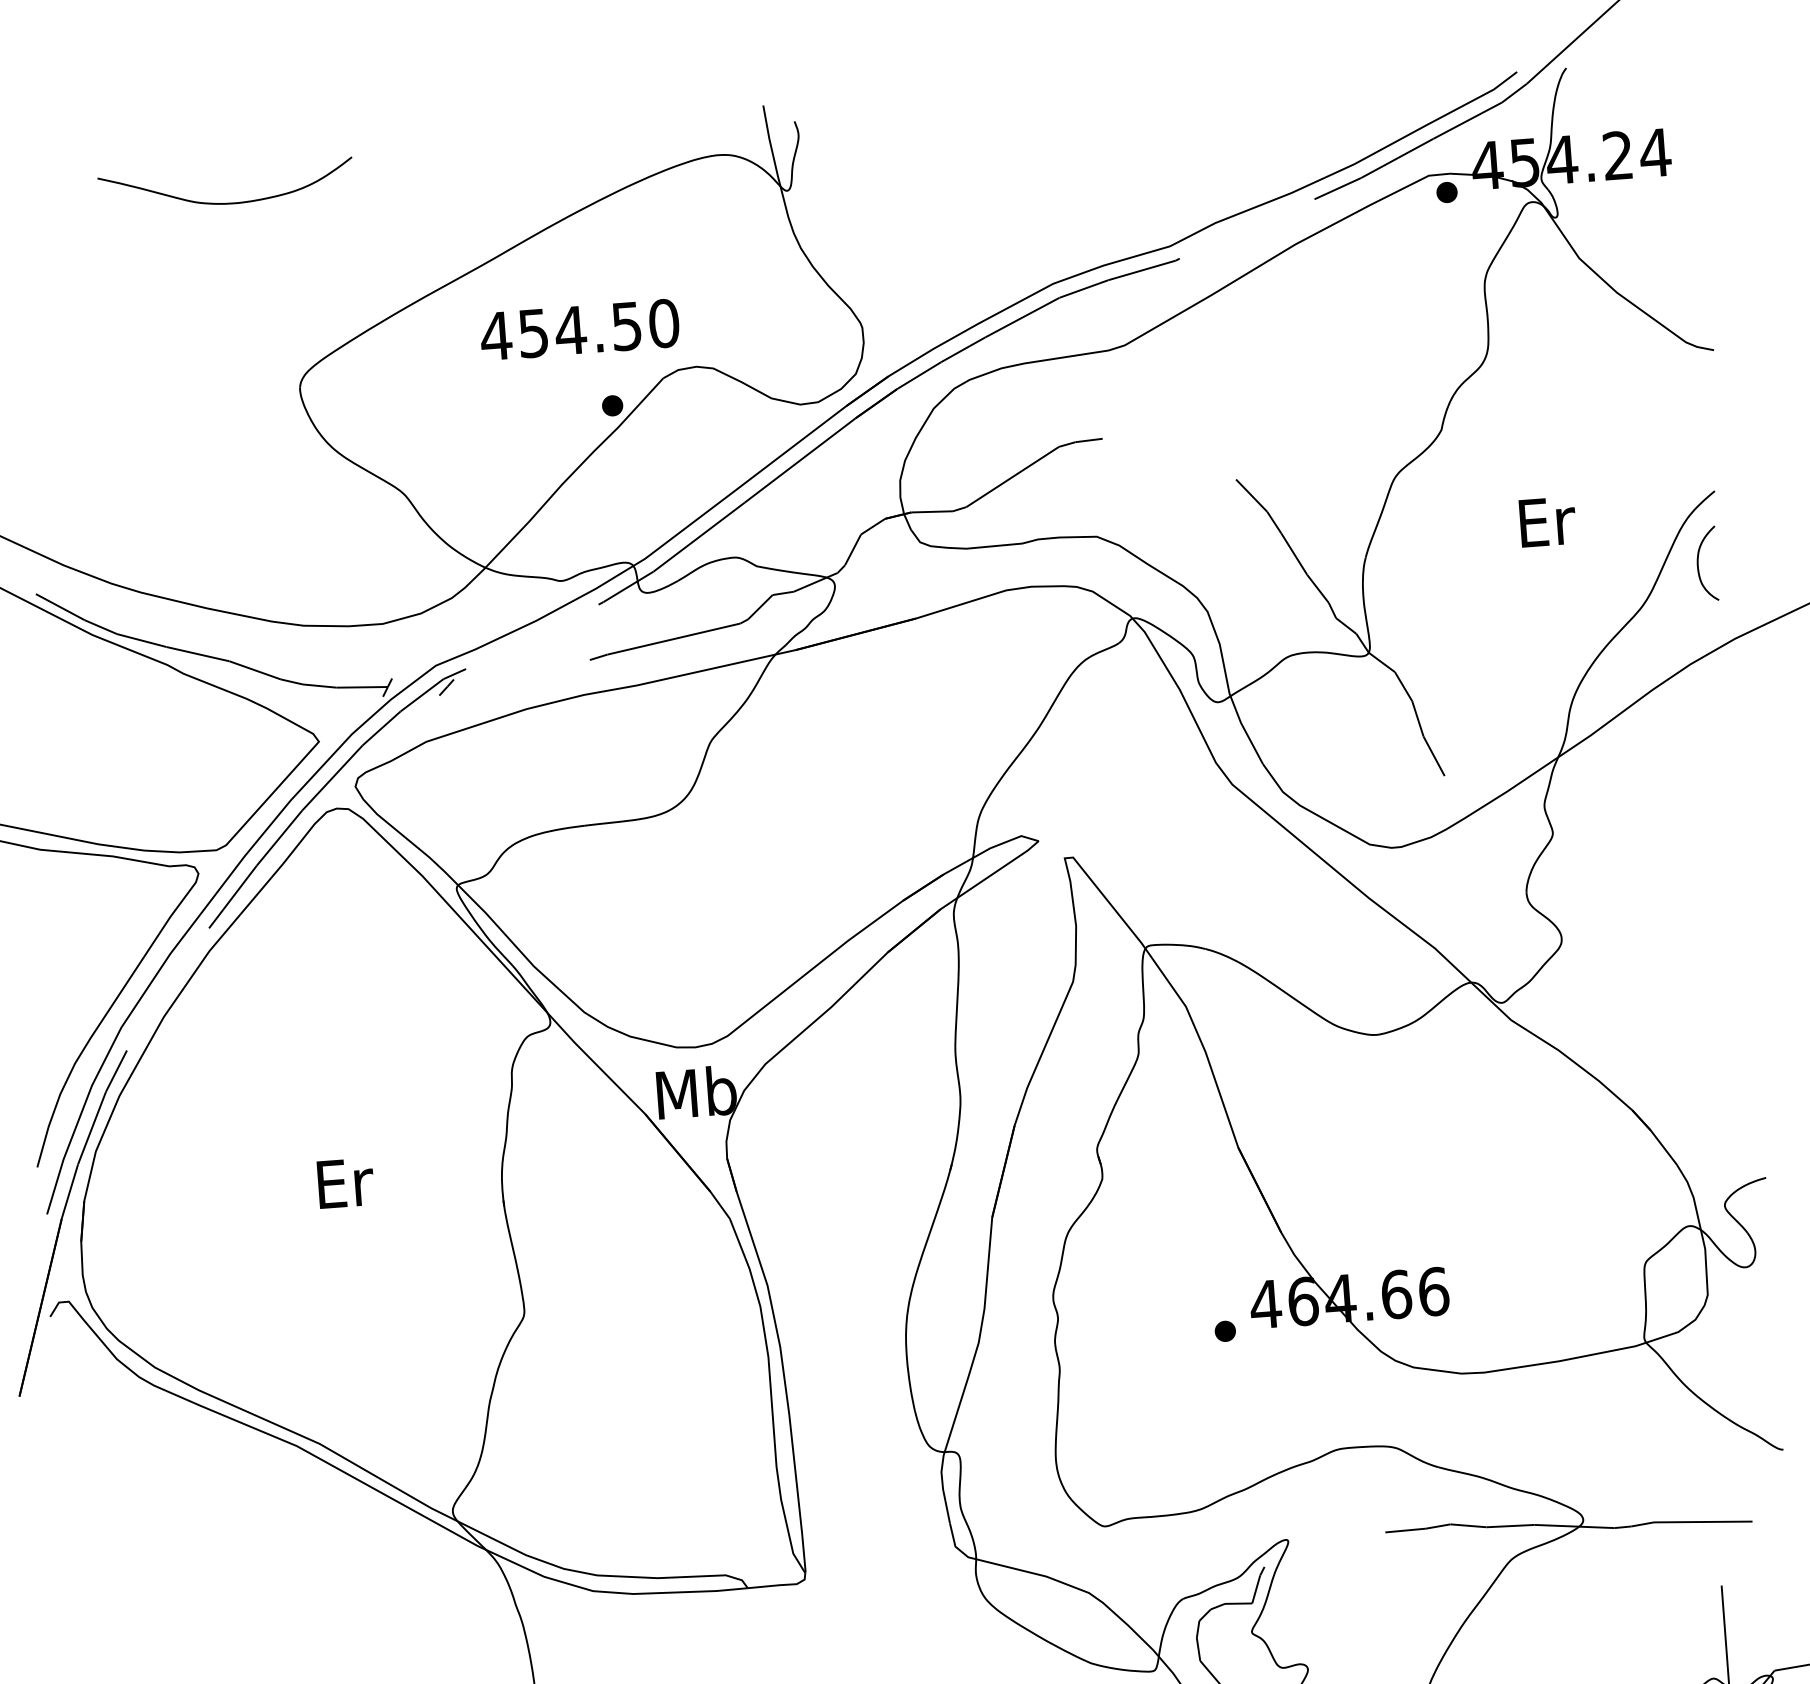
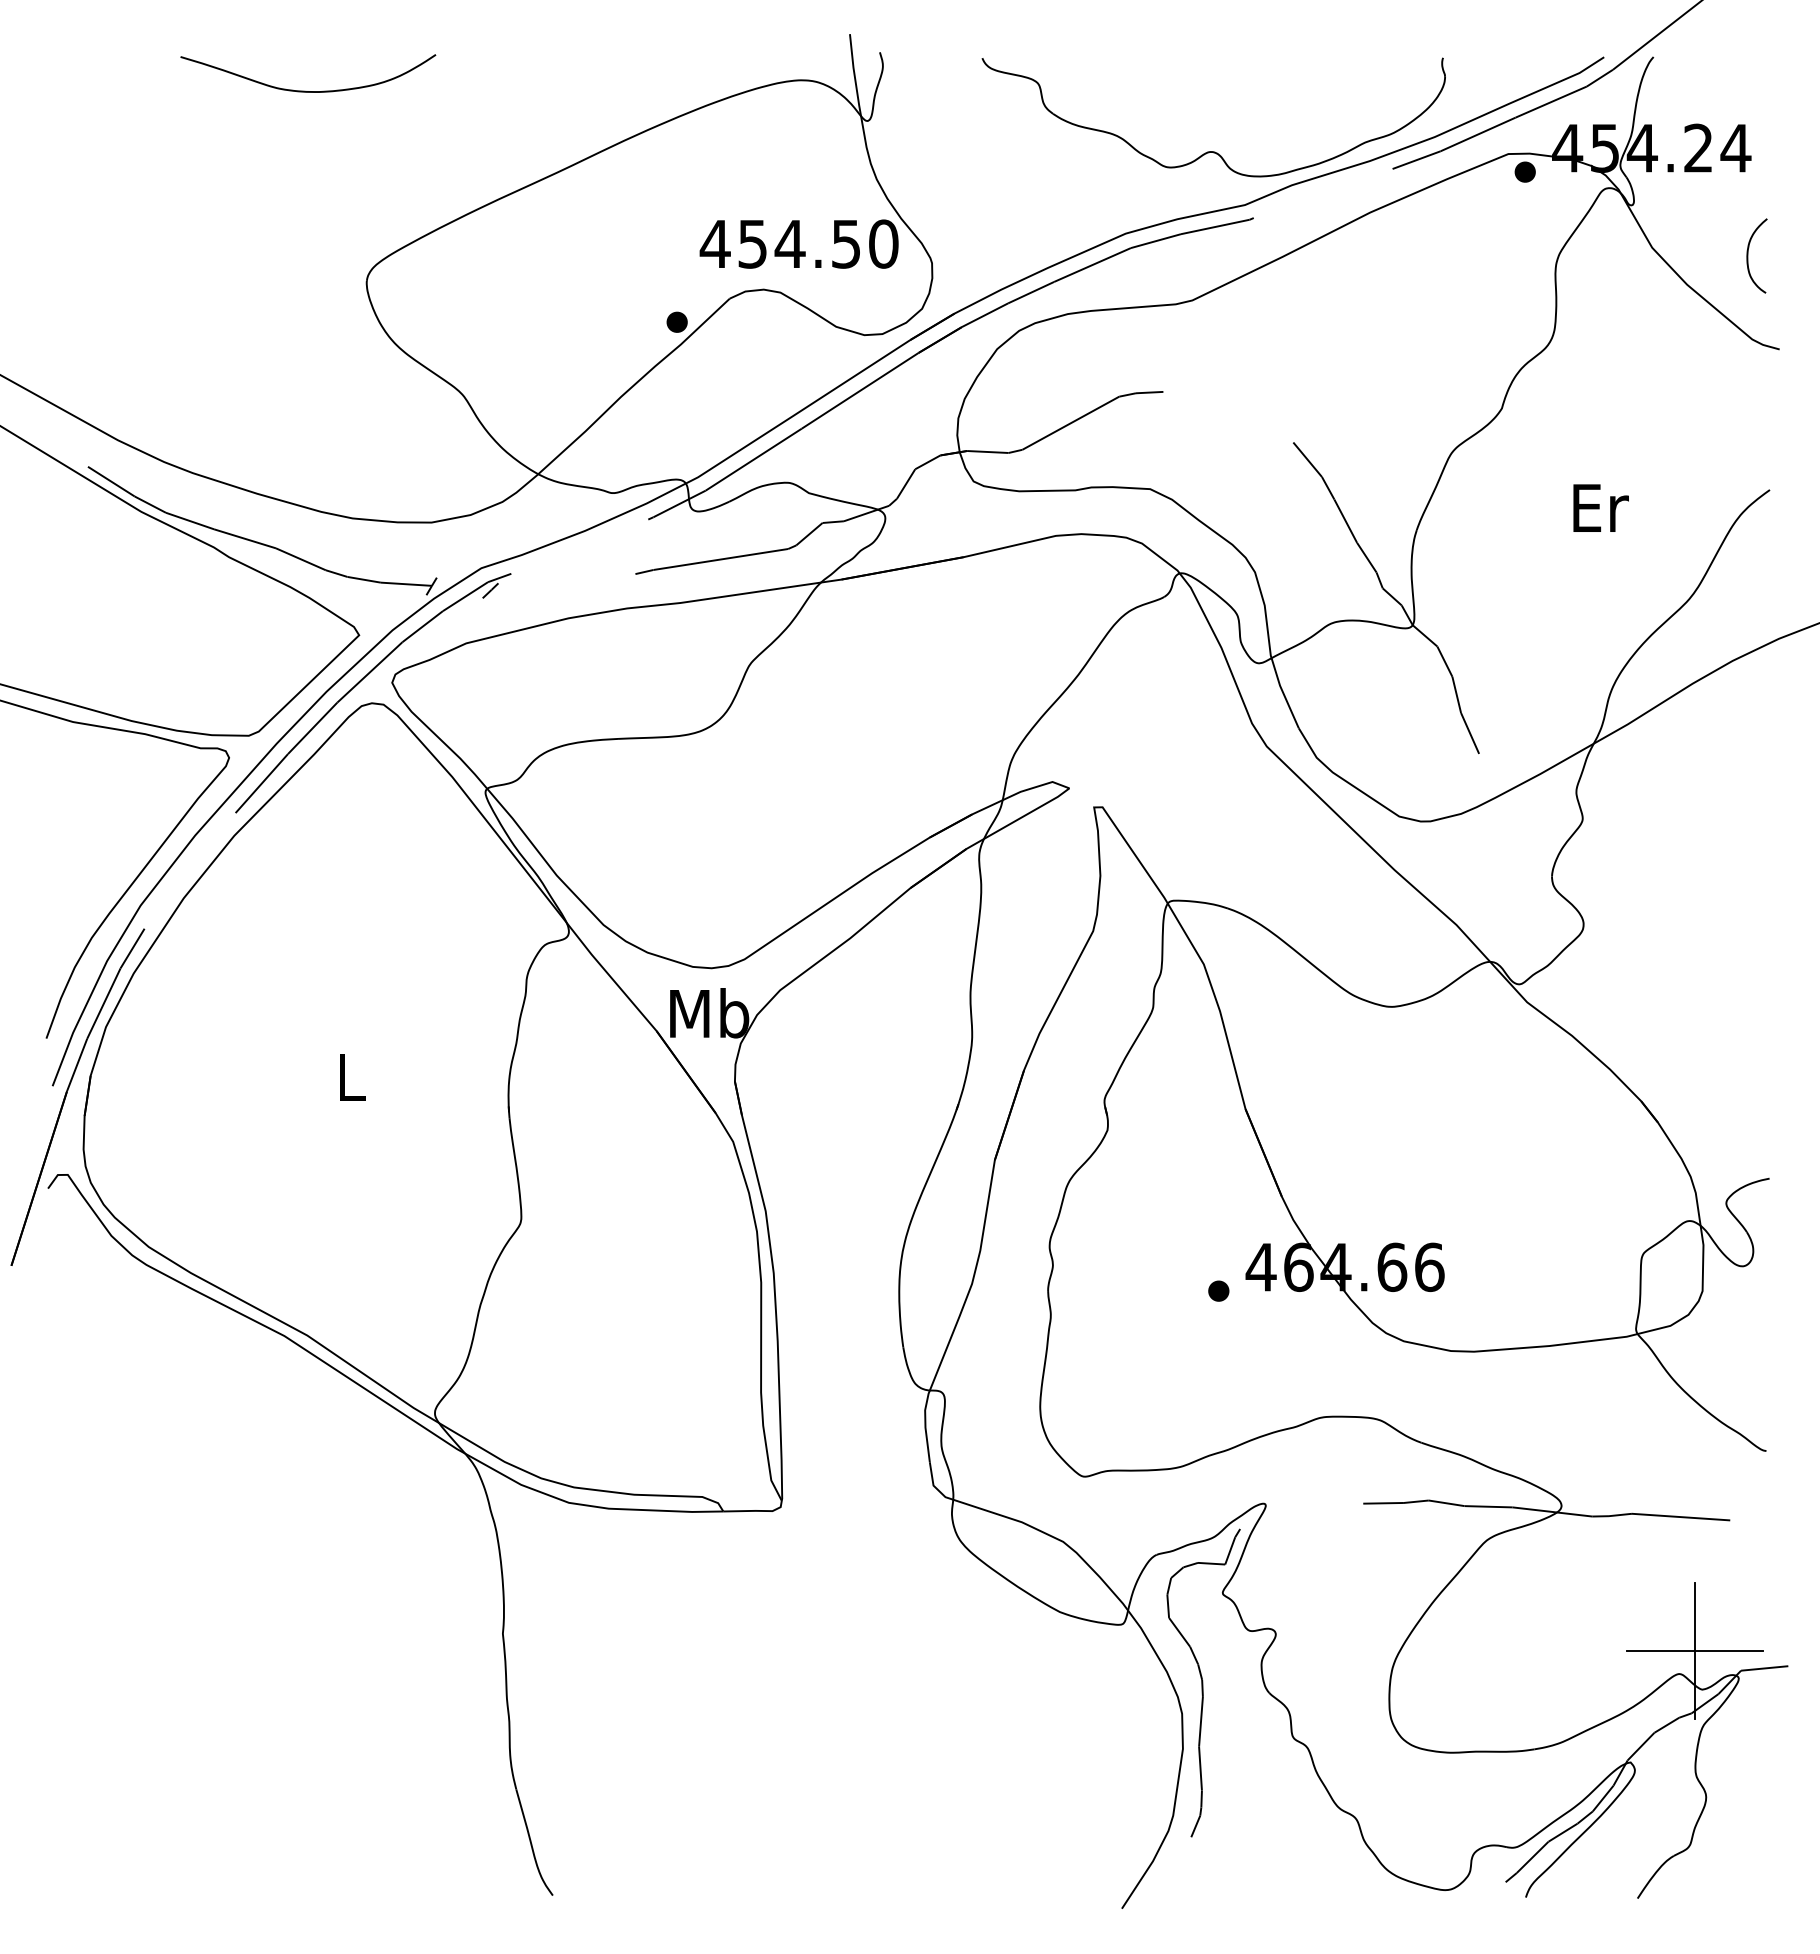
part: (1134, 195) -> (1213, 151), added
text: (579, 329) -> (798, 243), moved
curve: (1698, 564) -> (1748, 255), moved
text: (345, 1183) -> (352, 1077), Er -> L
line: (1726, 1654) -> (1694, 1650), added

